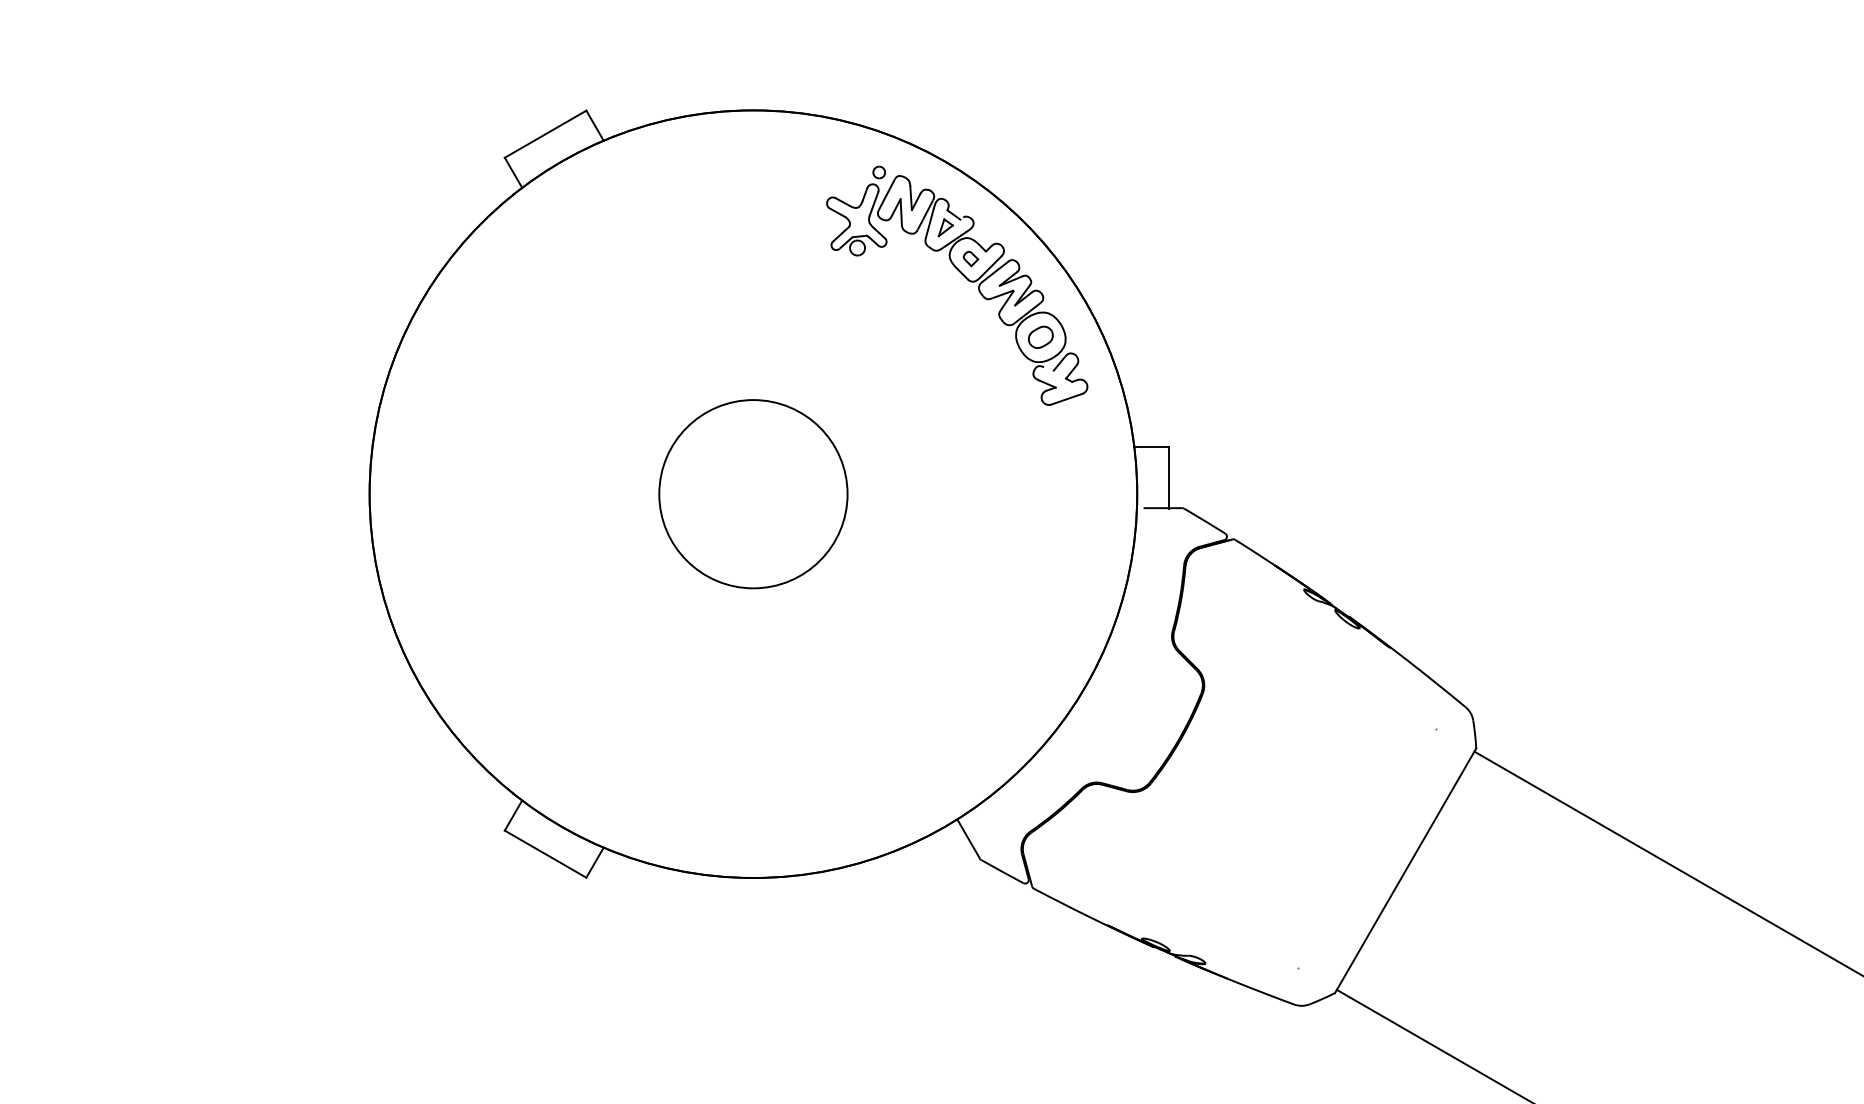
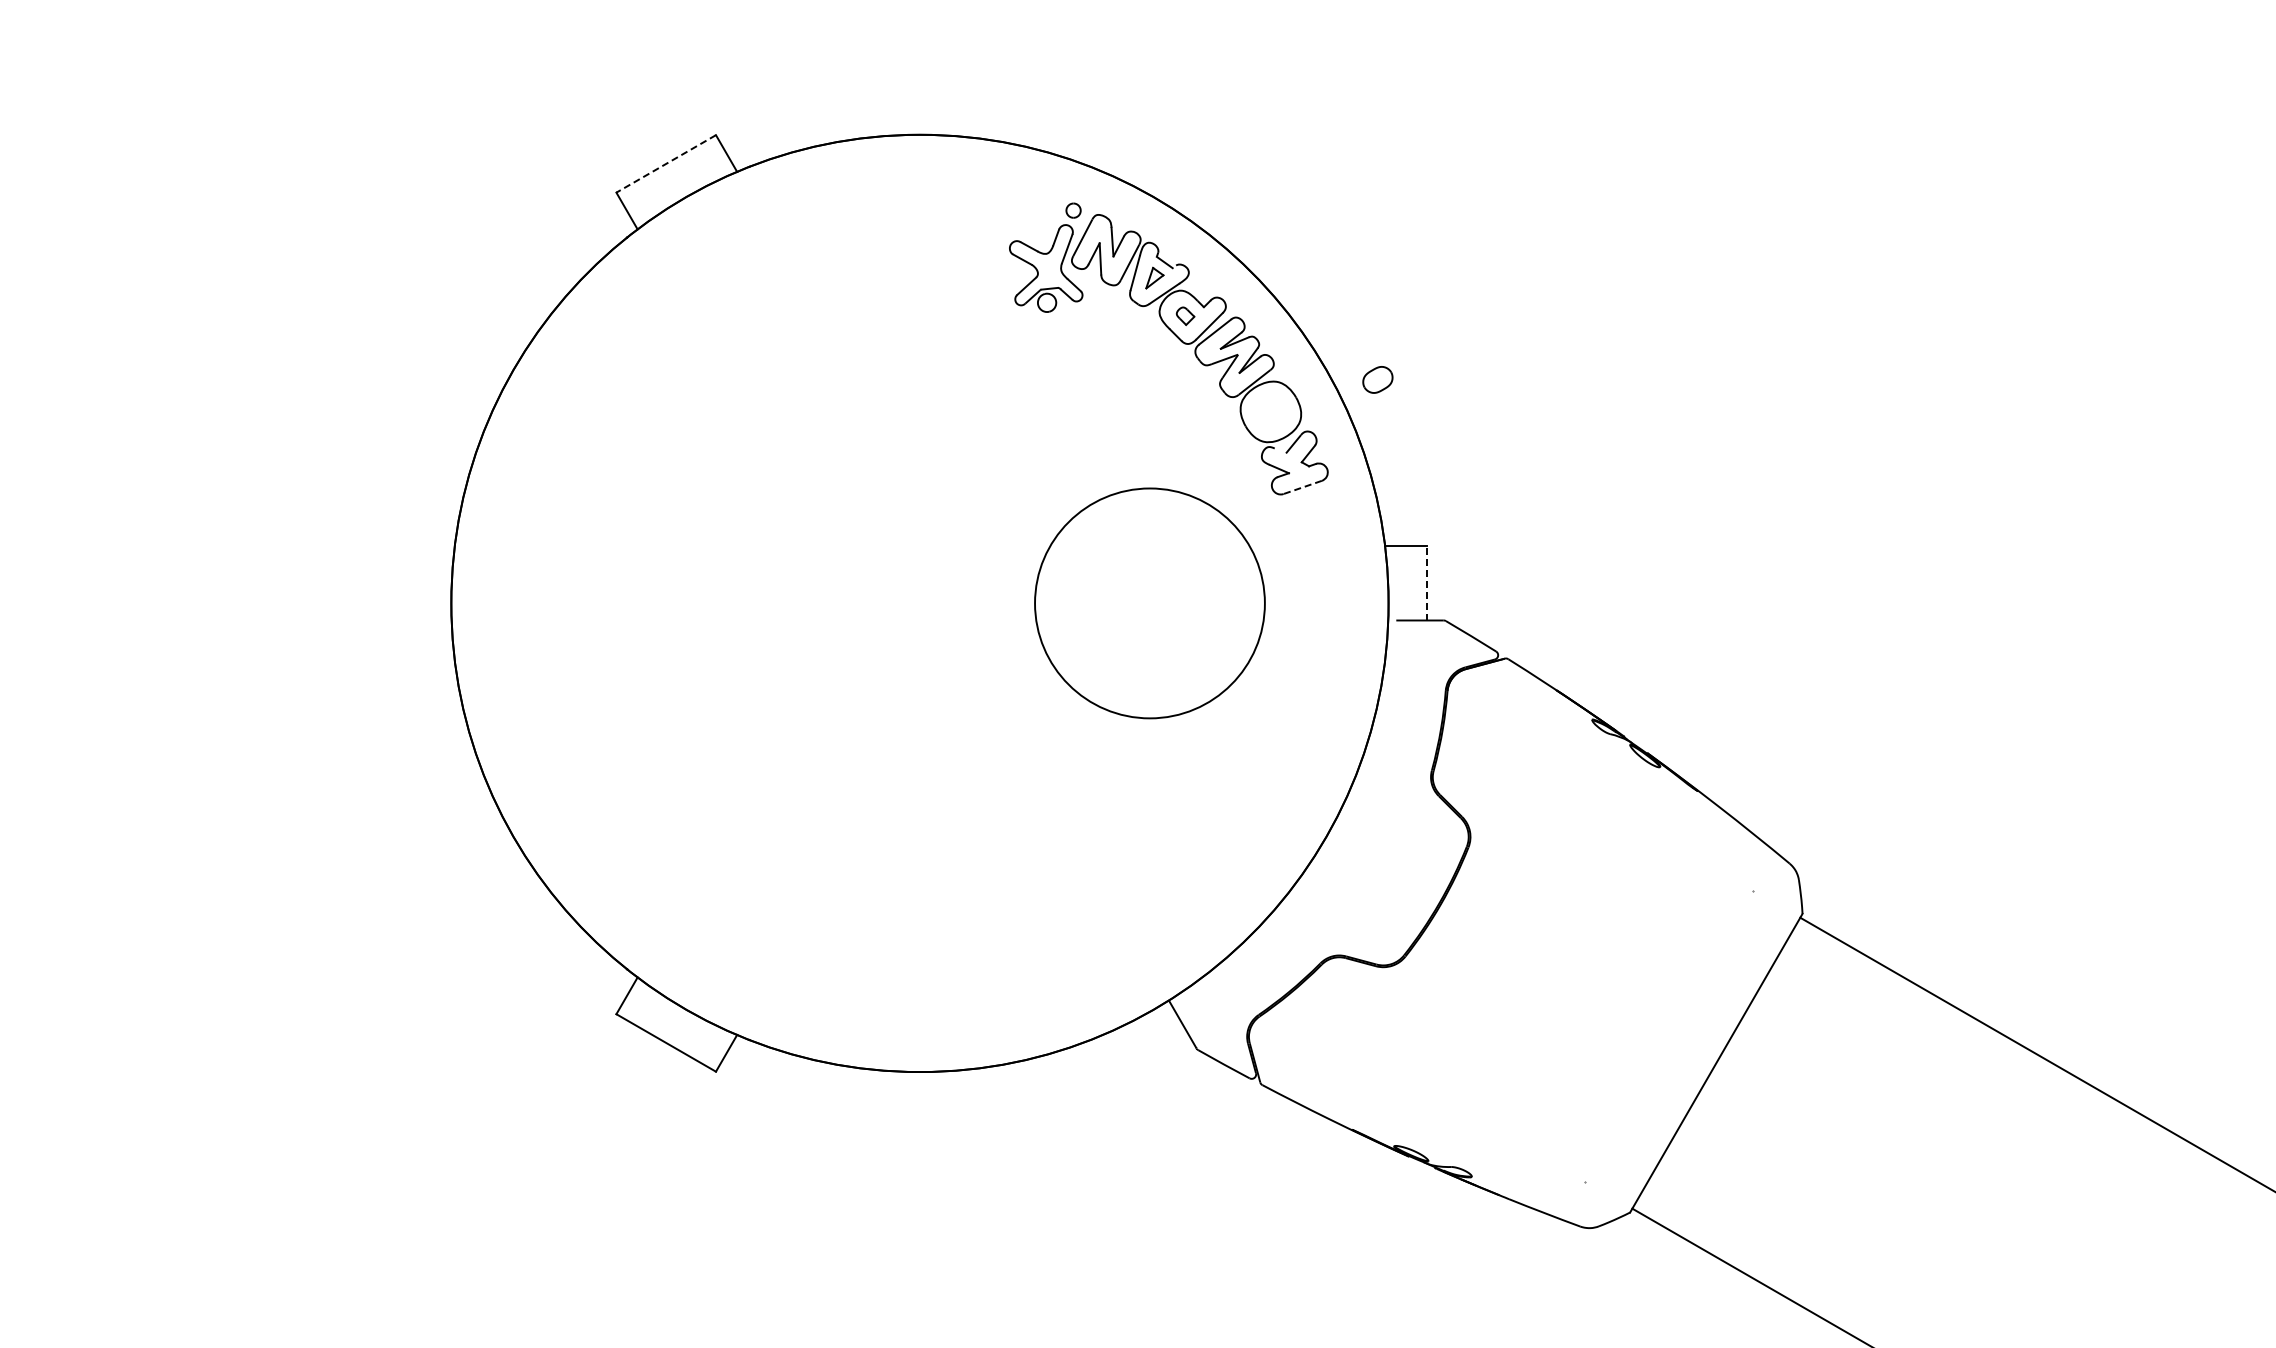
line: (545, 134) -> (665, 164), solid -> dashed
part: (1040, 337) -> (1377, 379), moved
line: (1066, 399) -> (1302, 487), solid -> dashed
line: (1169, 477) -> (1427, 583), solid -> dashed
circle: (753, 494) -> (1149, 603), moved

